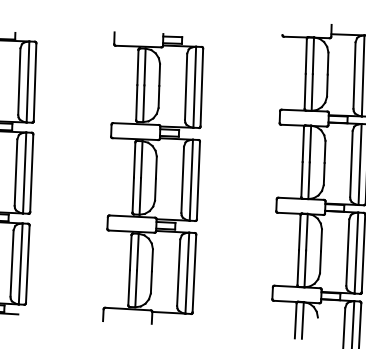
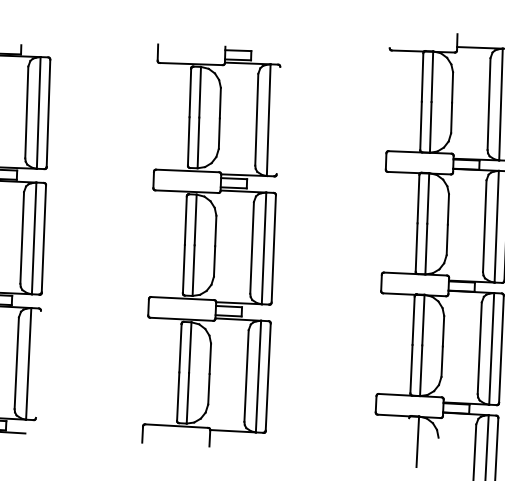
line: (201, 87) -> (278, 120), removed
line: (27, 263) -> (37, 363), removed
line: (295, 320) -> (407, 442), removed

